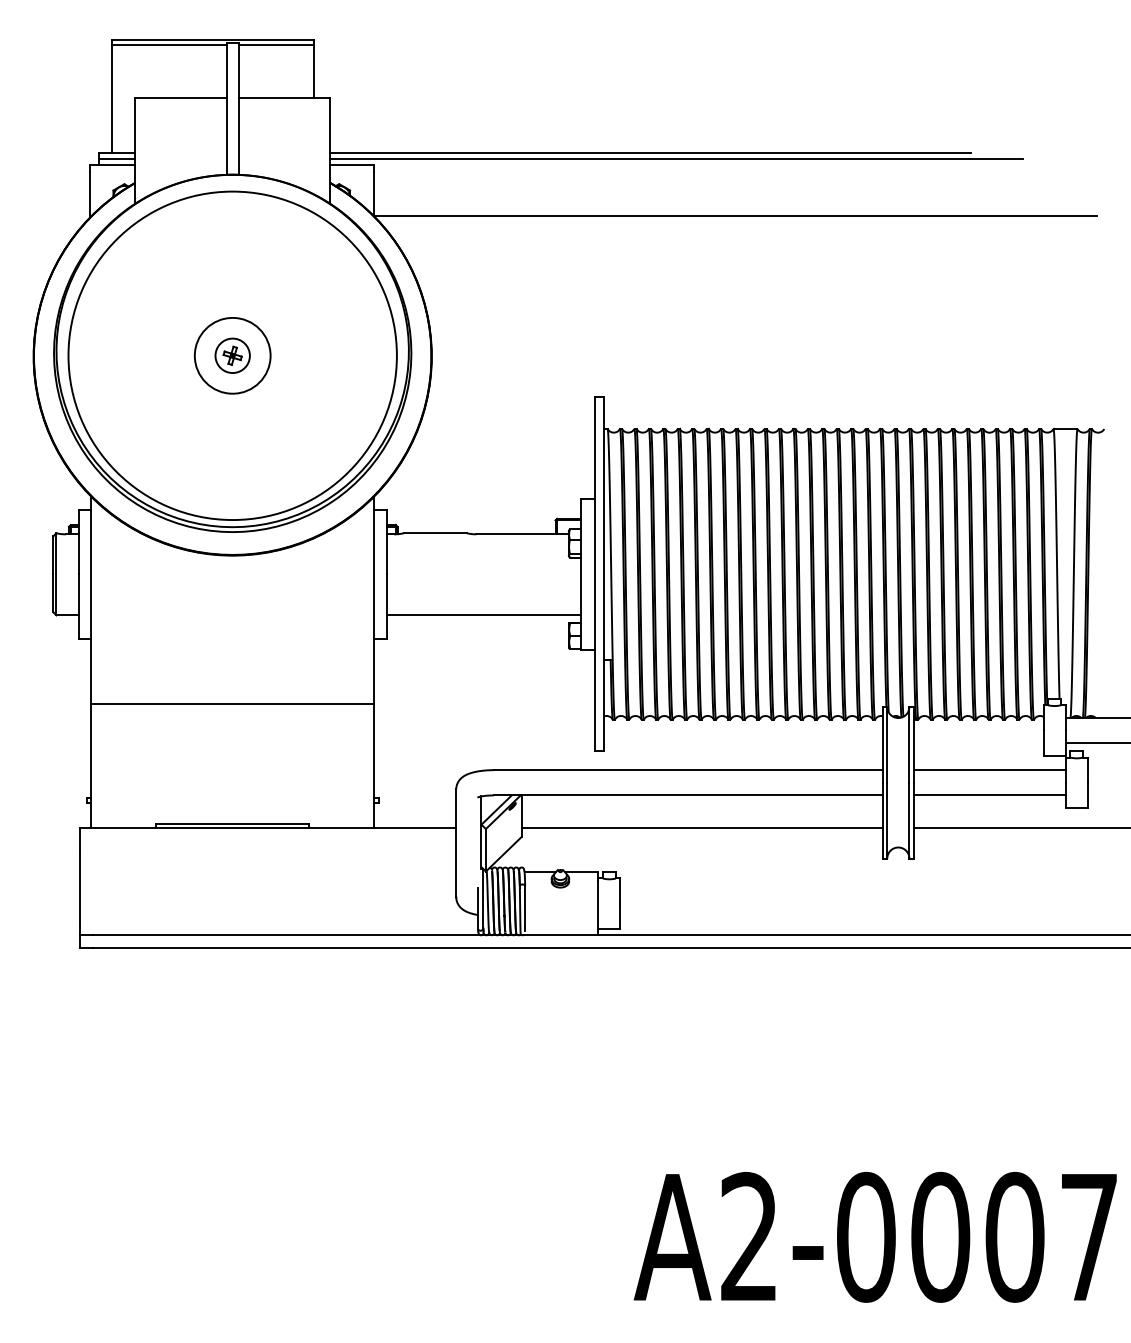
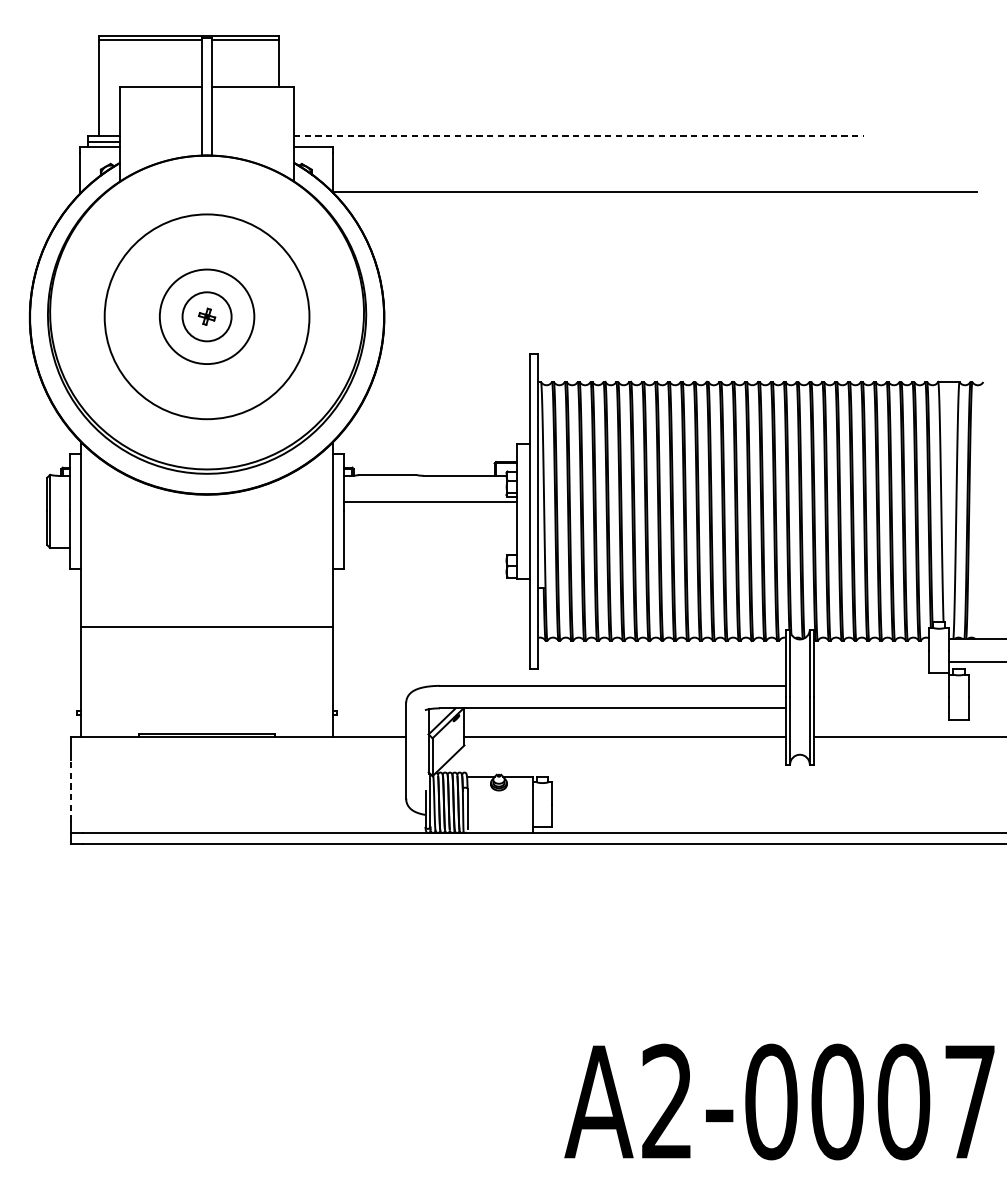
line: (650, 152) -> (579, 135), solid -> dashed
line: (676, 159) -> (602, 141), removed
circle: (232, 355) -> (206, 316), size x0.7
circle: (232, 355) -> (206, 316), size x1.4
circle: (232, 355) -> (206, 316), size x1.6
line: (483, 615) -> (430, 501), moved
line: (989, 770) -> (881, 686), removed
line: (989, 795) -> (881, 708), removed
line: (80, 887) -> (71, 790), solid -> dashed

